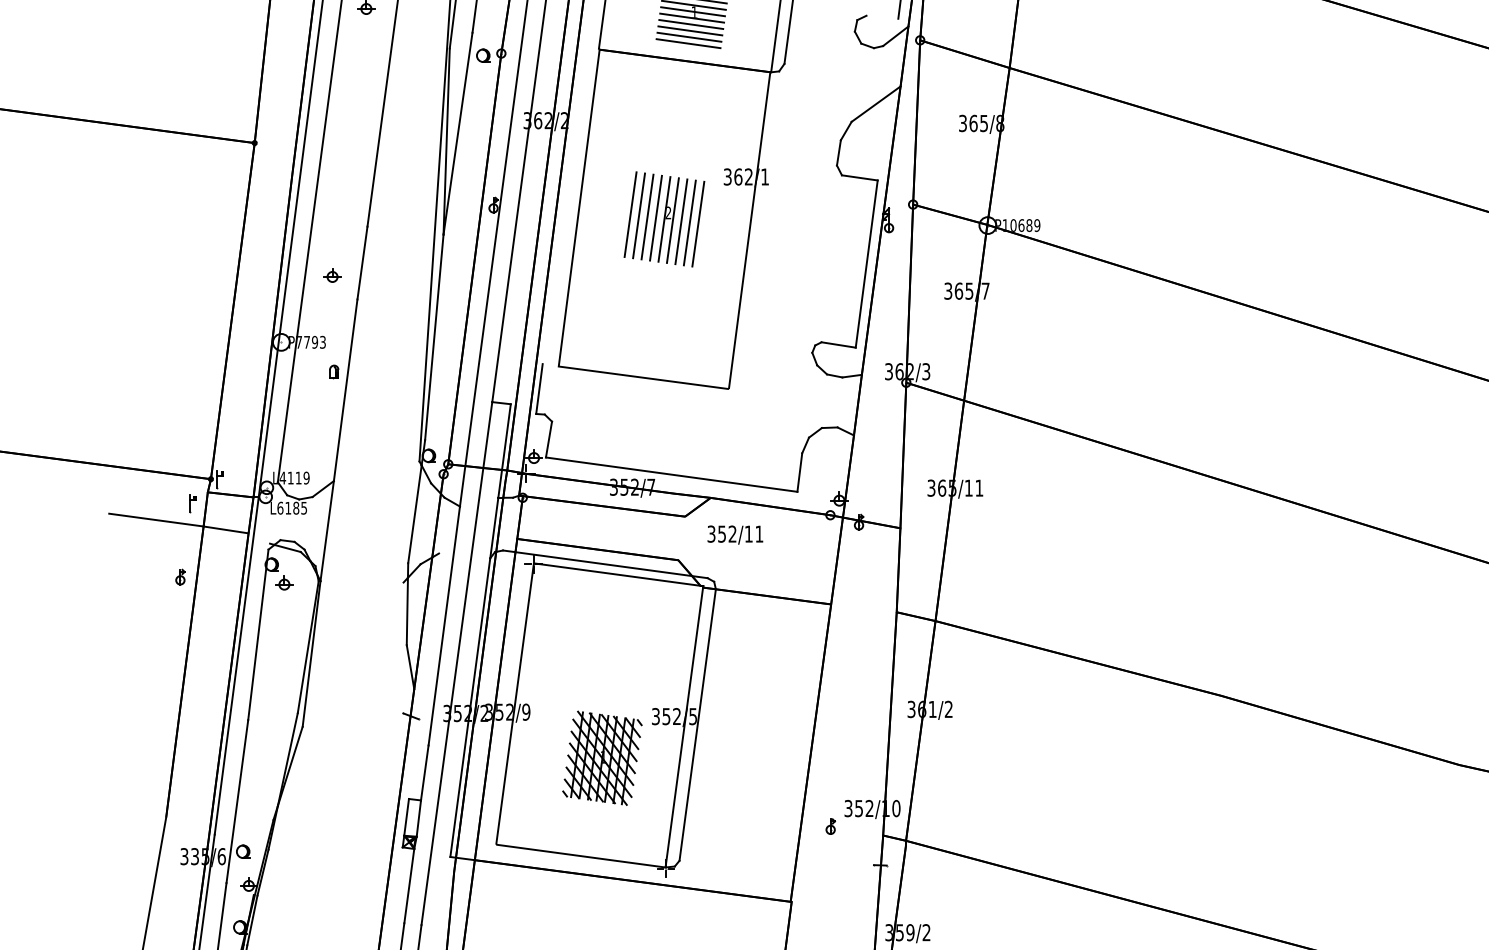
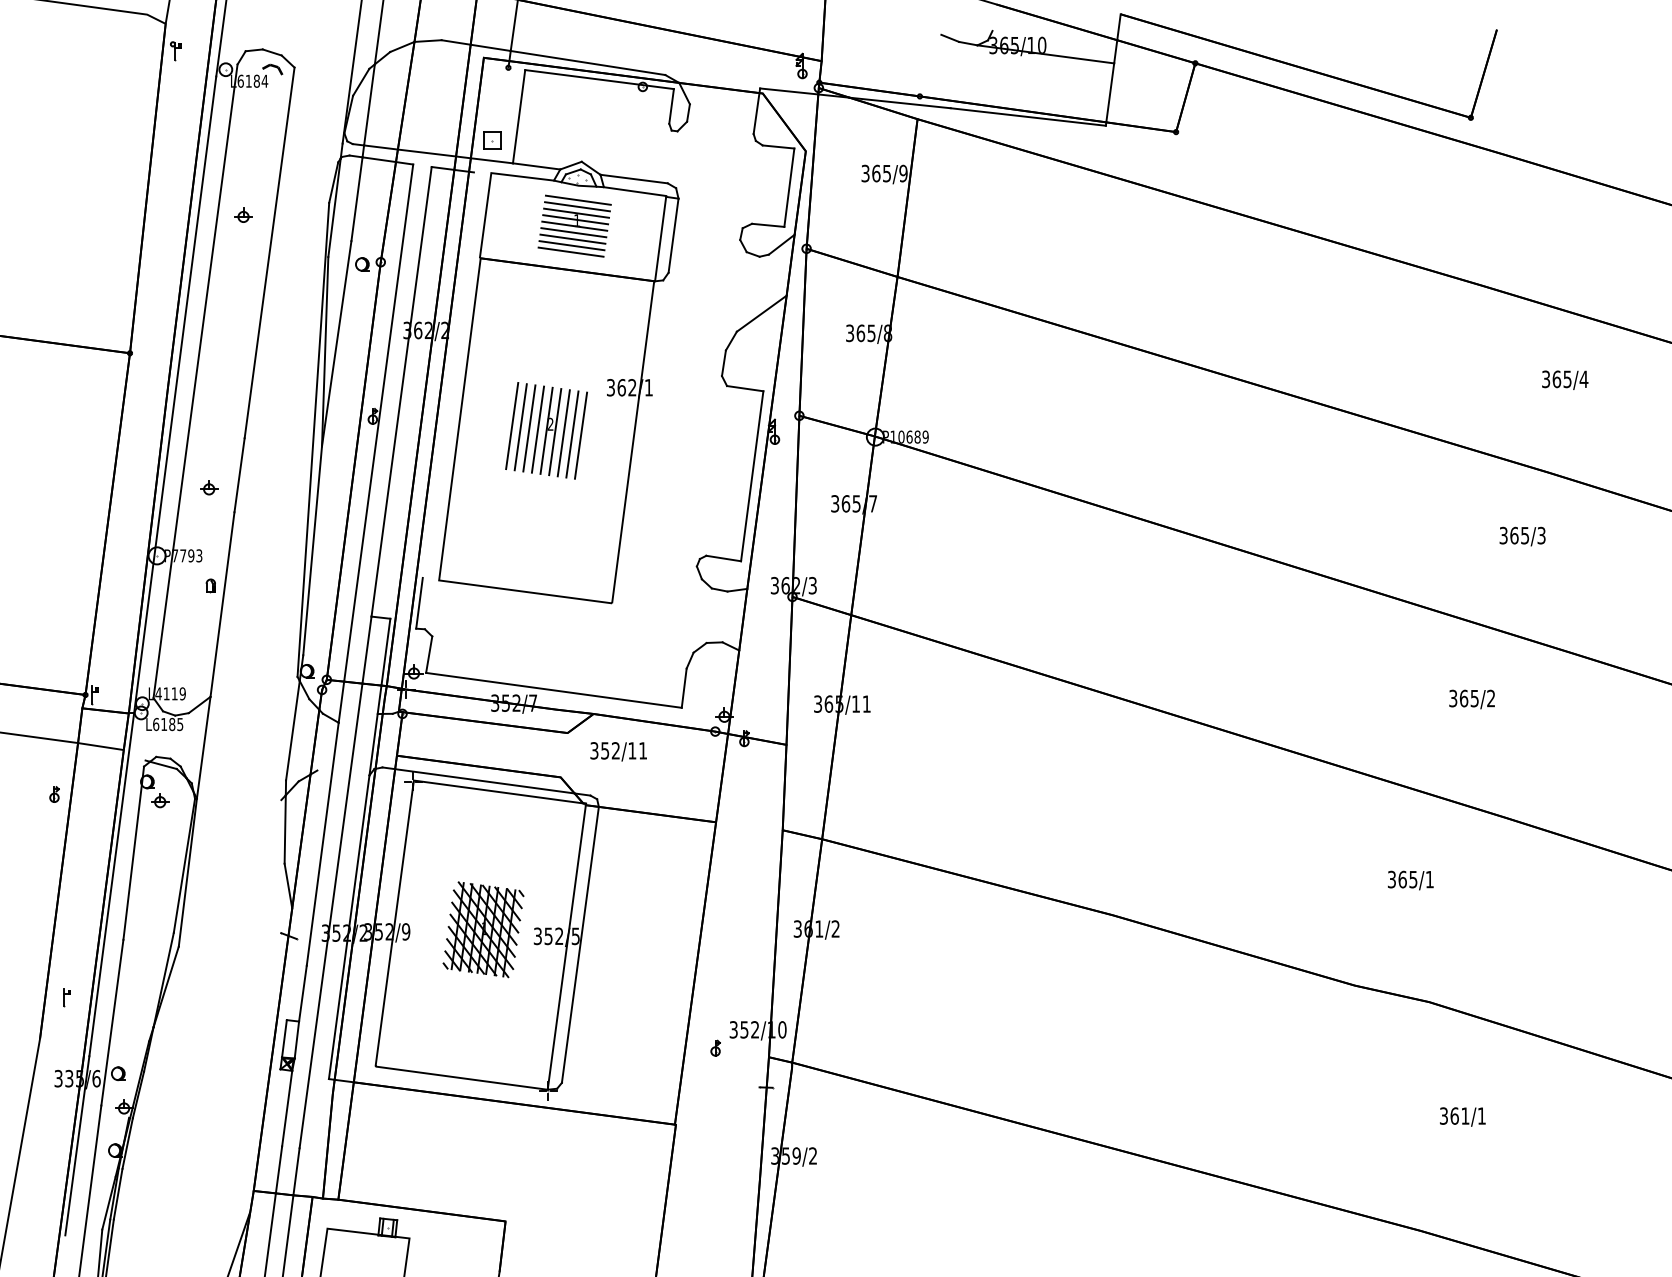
line: (882, 16) -> (768, 224), added
part: (192, 503) -> (66, 997), moved
part: (602, 758) -> (483, 929), moved

